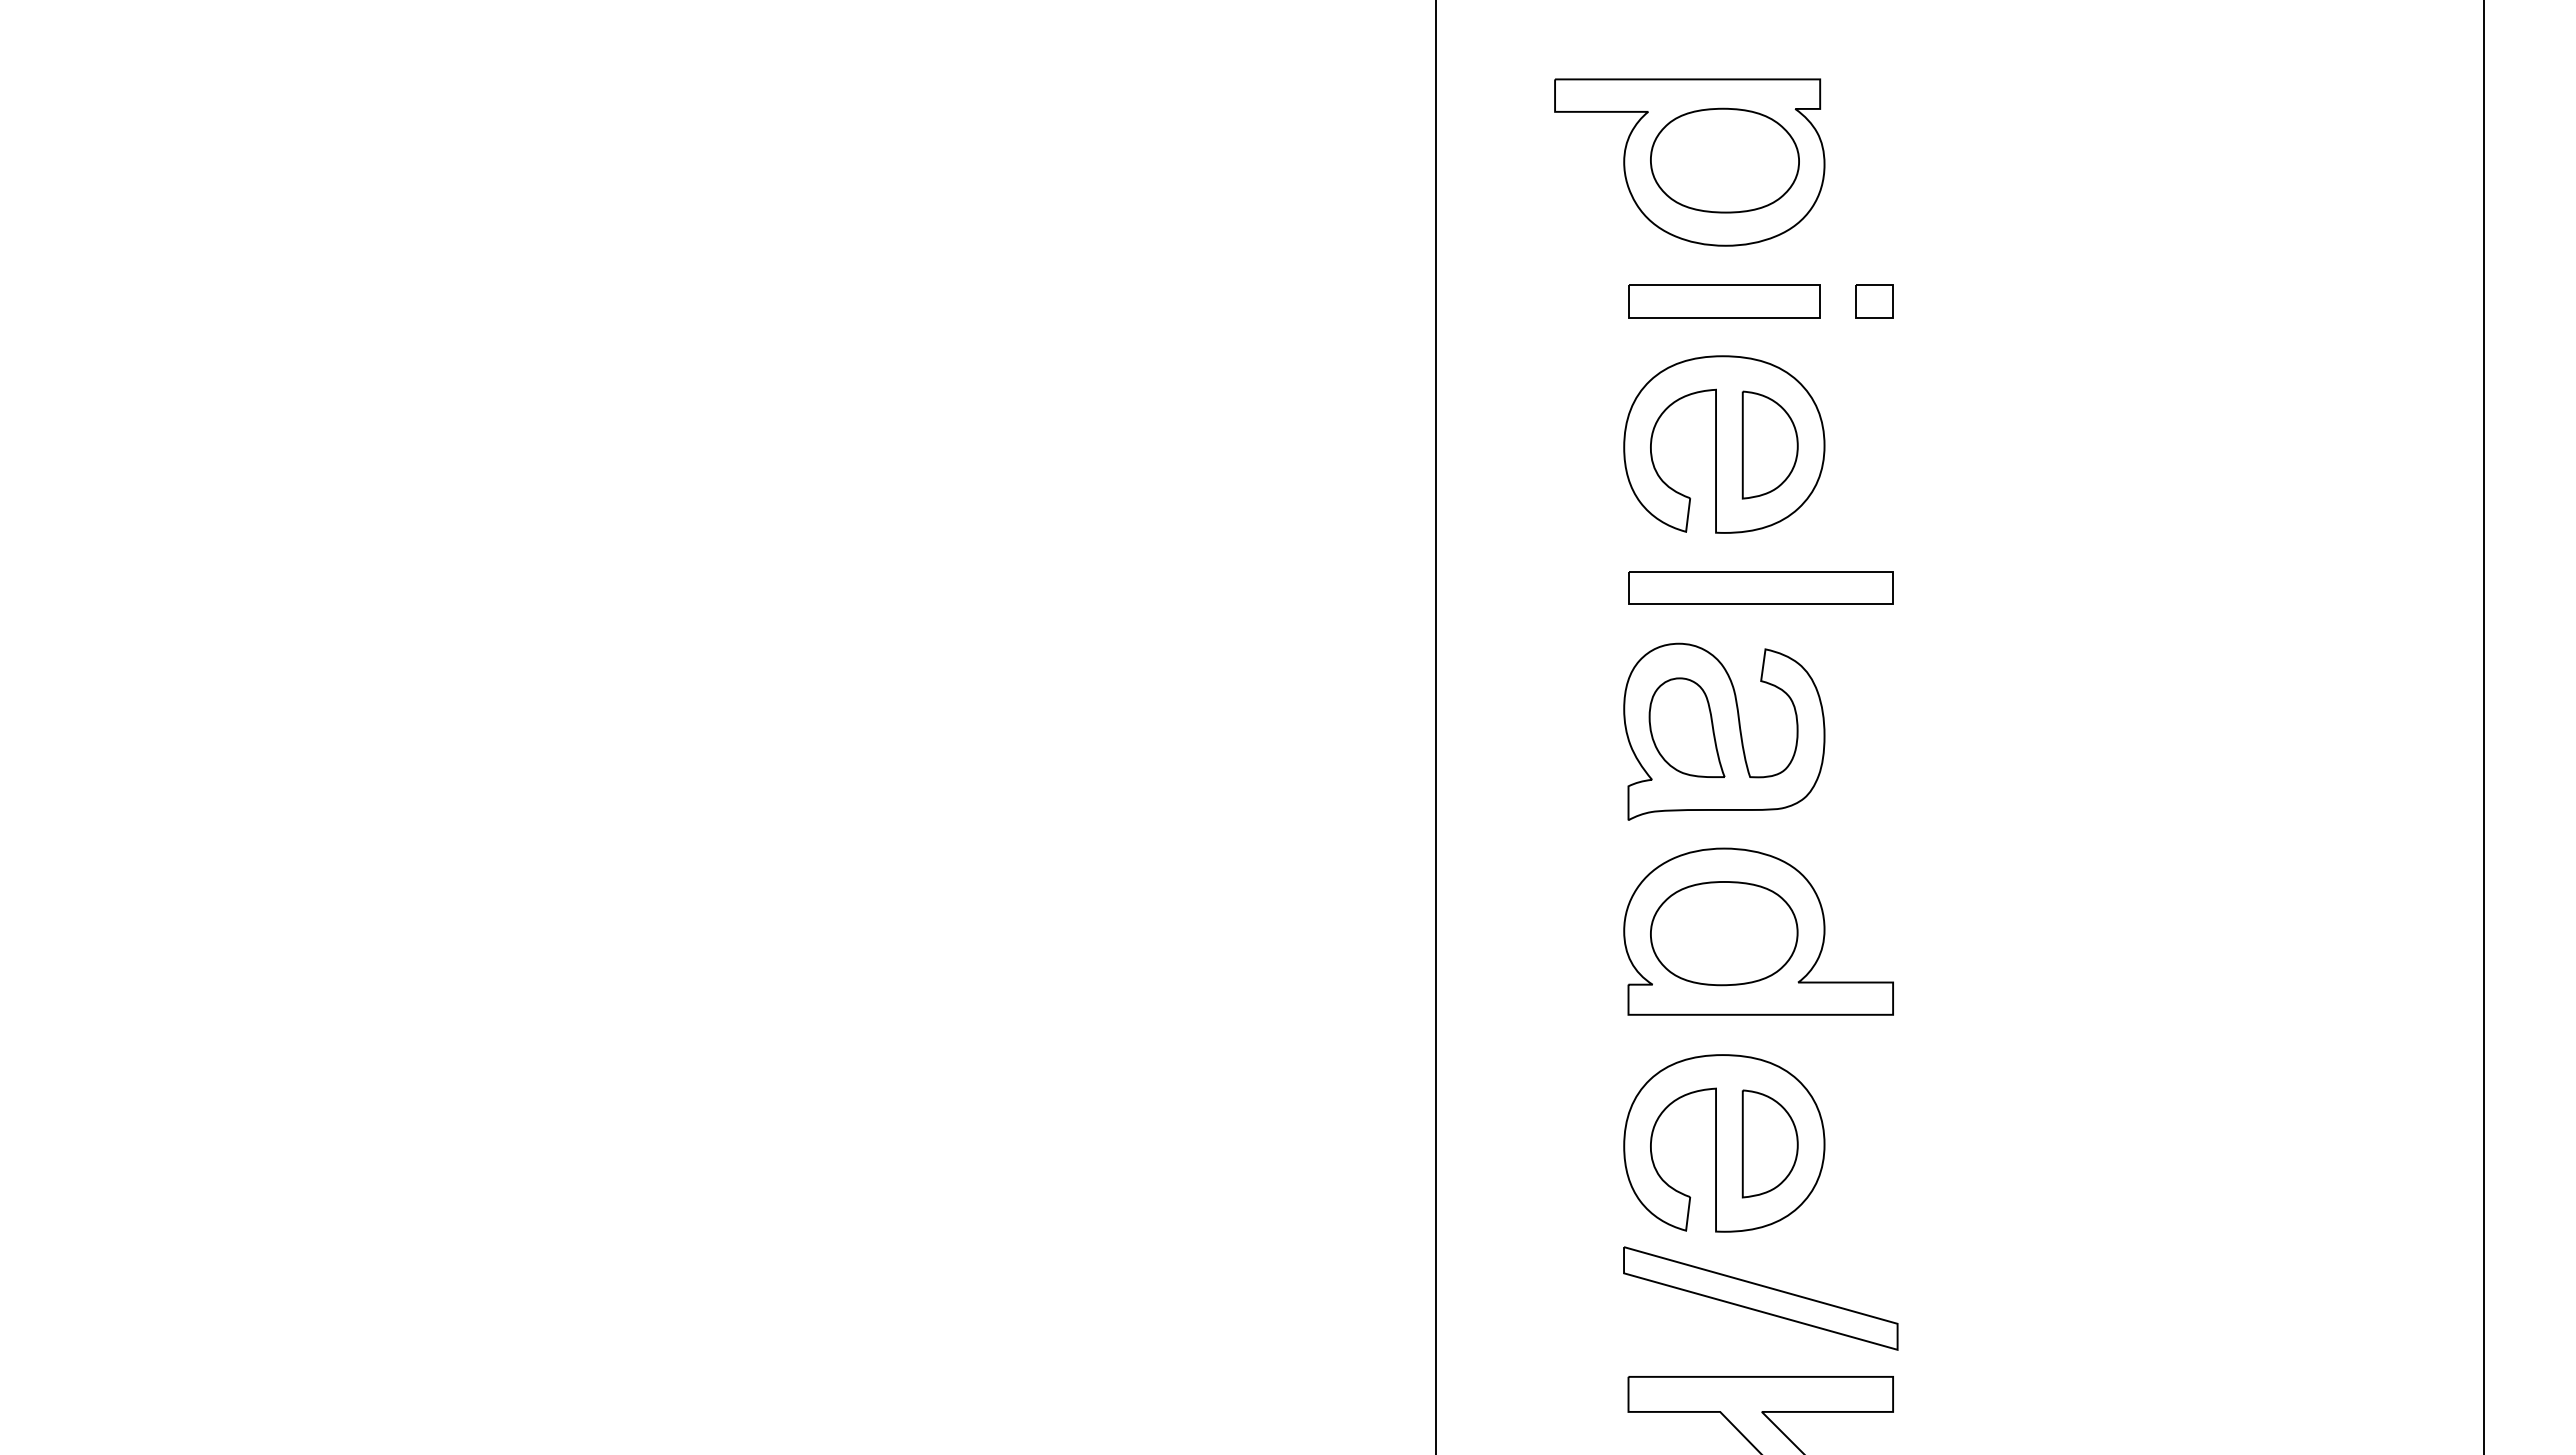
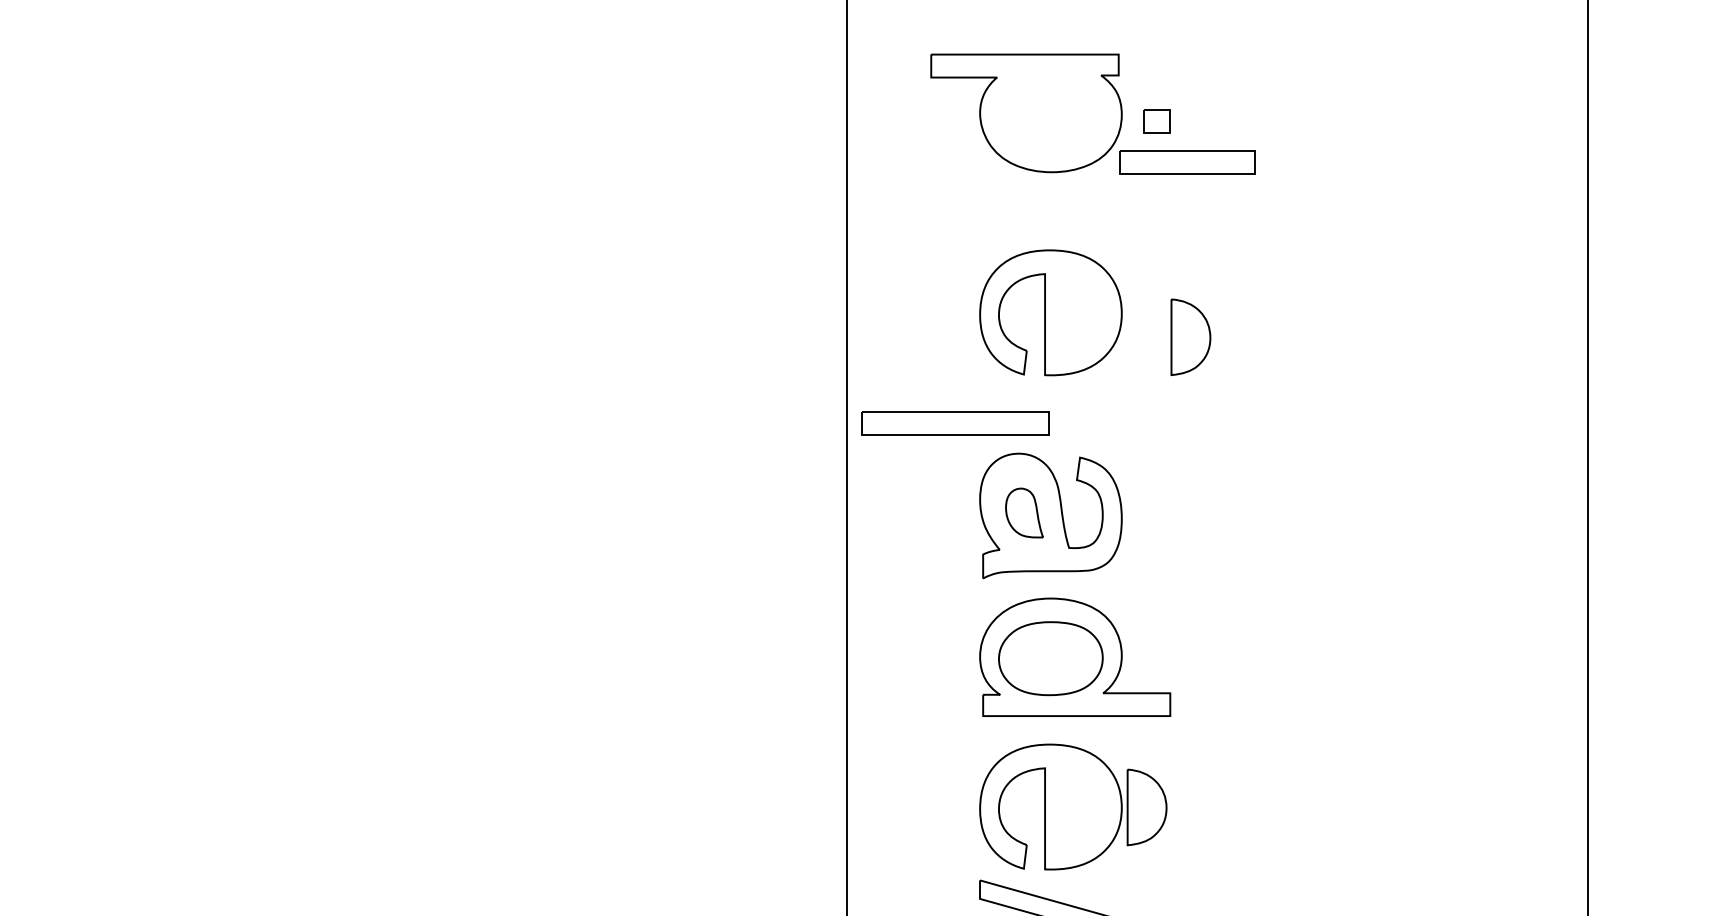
part: (1724, 160) -> (1051, 111), removed
part: (1724, 301) -> (1187, 162), moved
part: (1874, 301) -> (1157, 121), moved
part: (1769, 444) -> (1190, 336), moved
part: (1760, 587) -> (955, 423), moved
part: (1686, 727) -> (1024, 512), size x0.7
part: (1769, 1143) -> (1146, 807), moved

